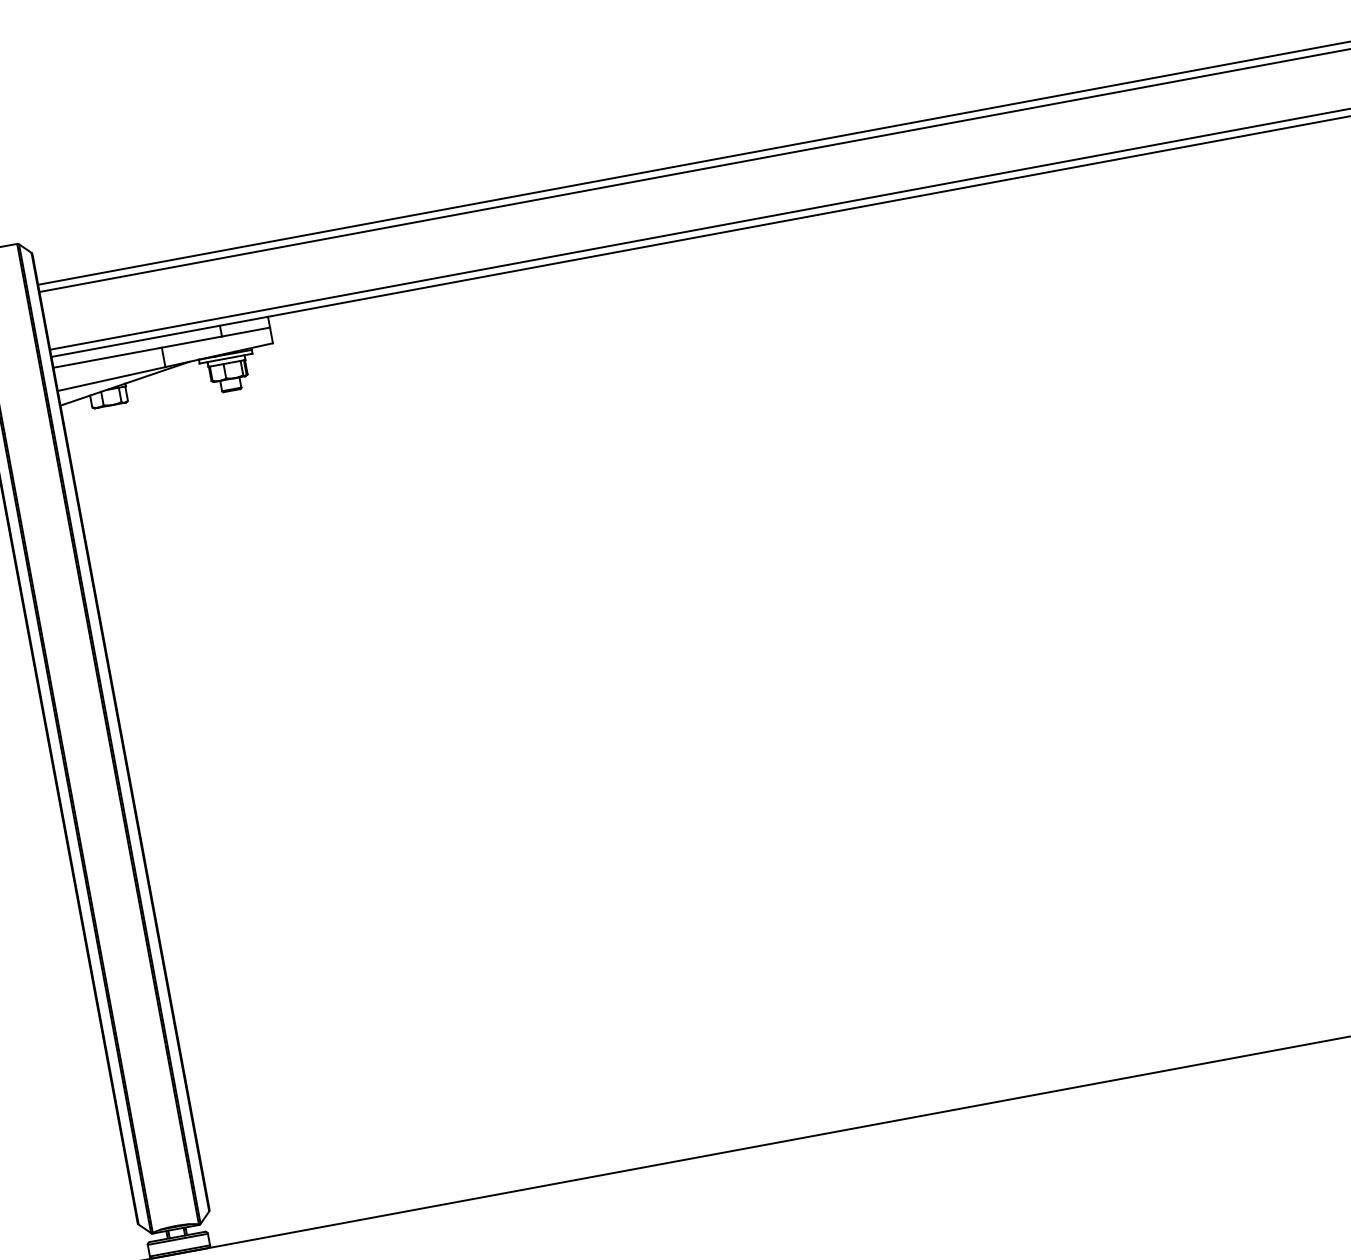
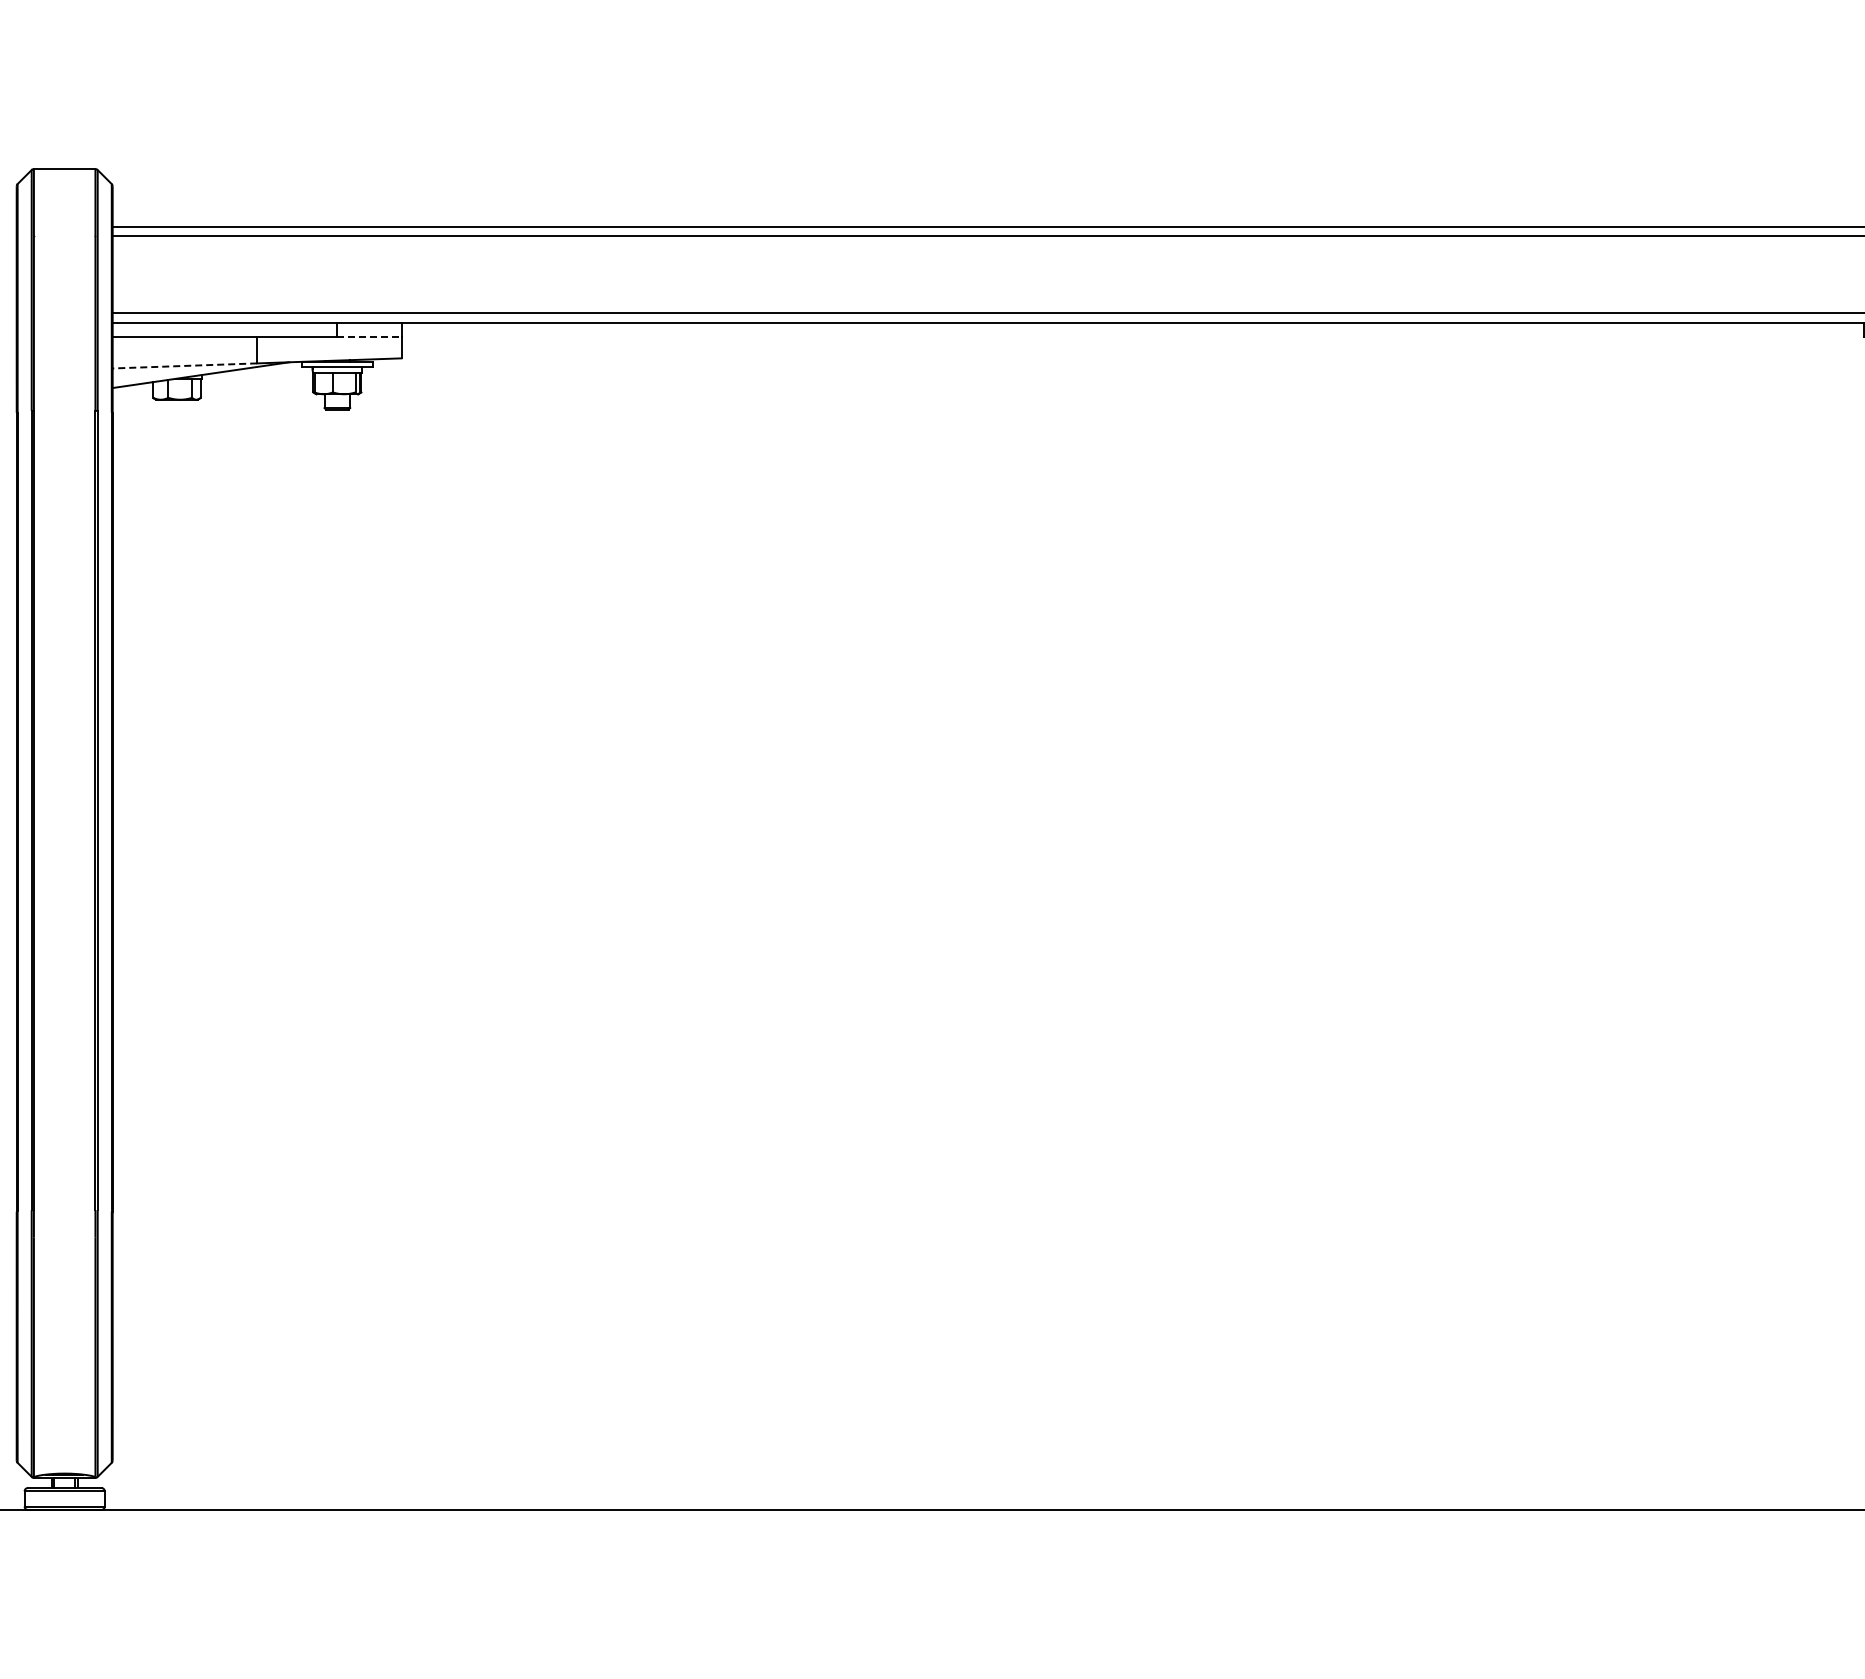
line: (246, 332) -> (369, 337), solid -> dashed
line: (111, 378) -> (184, 365), solid -> dashed

